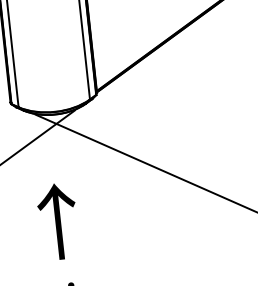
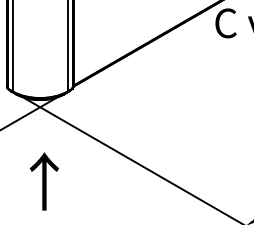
text: (56, 221) -> (43, 181), moved

